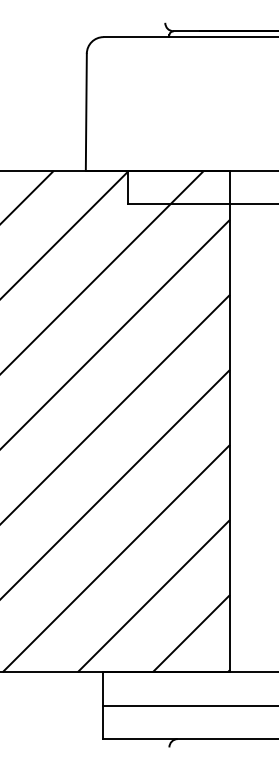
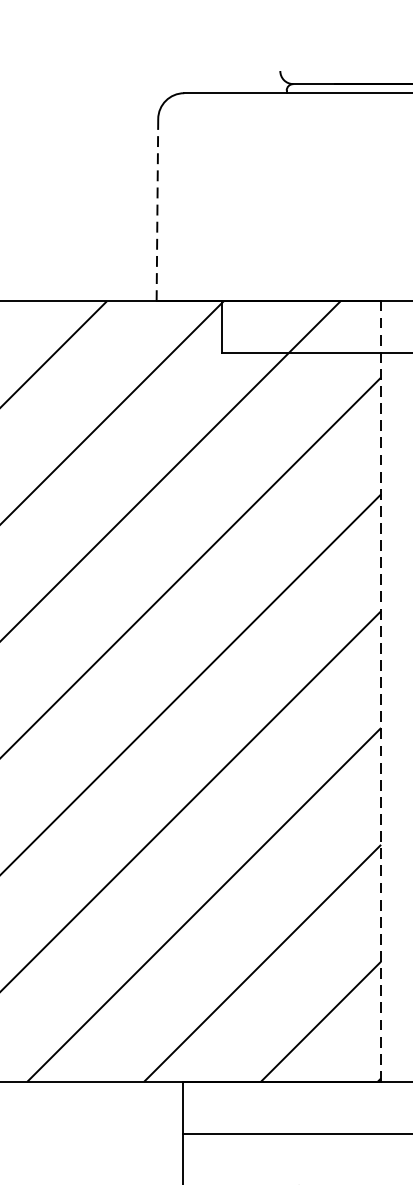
line: (86, 112) -> (157, 210), solid -> dashed
line: (230, 421) -> (381, 691), solid -> dashed

